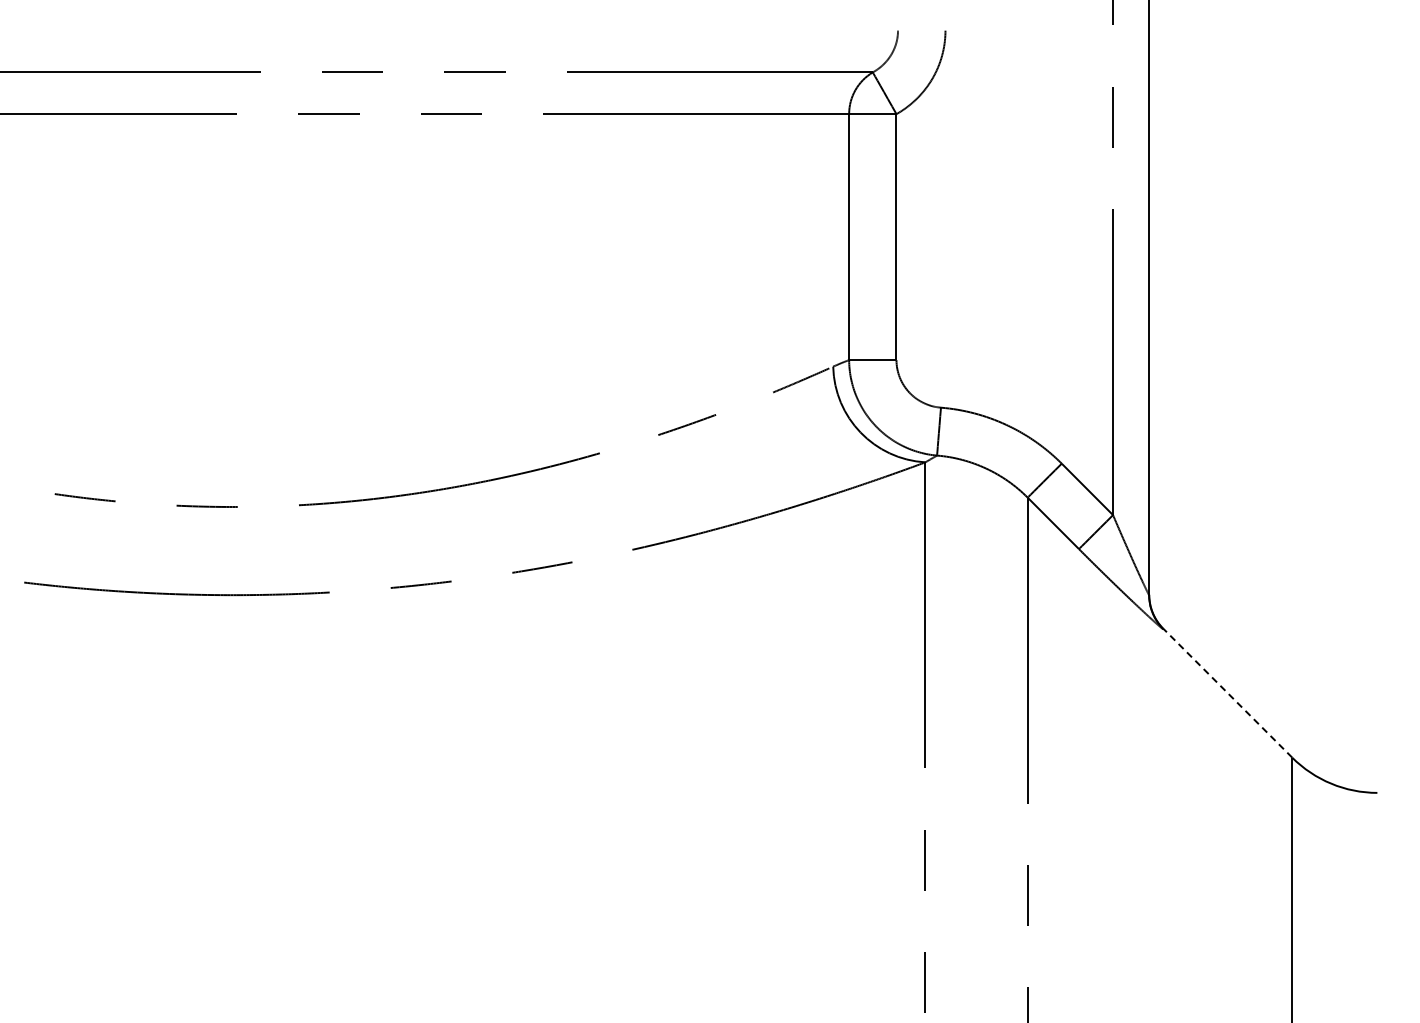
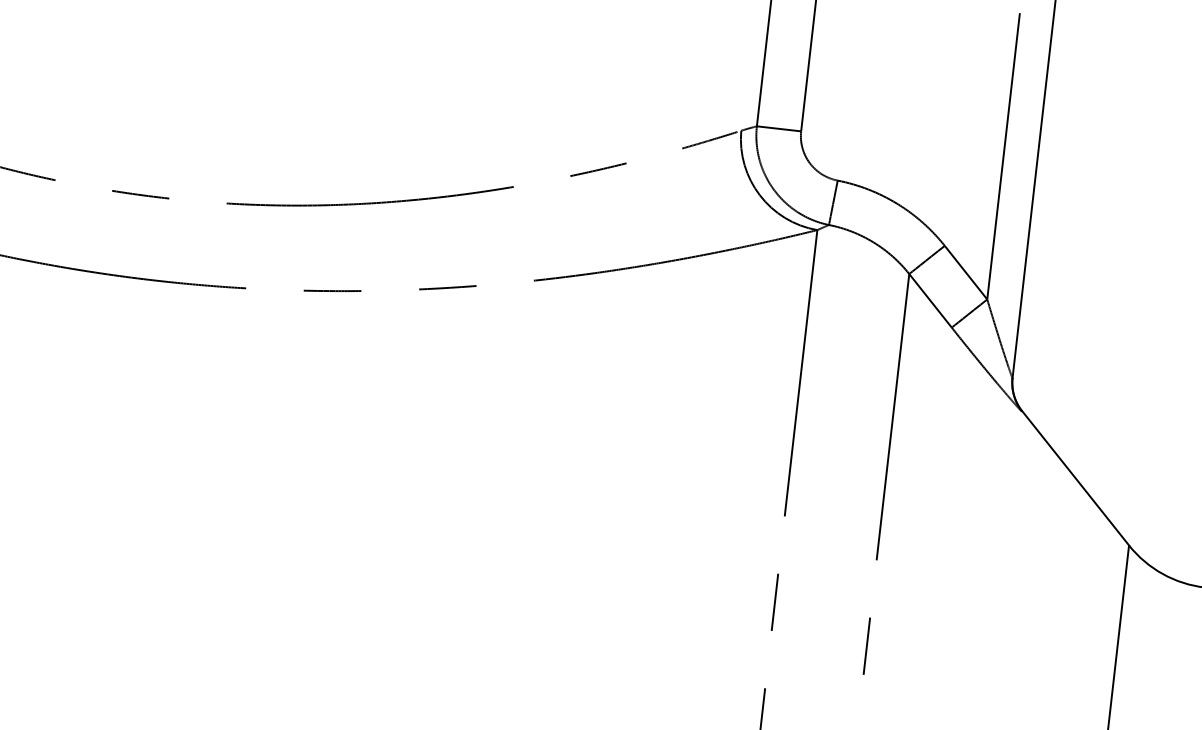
line: (1227, 692) -> (1075, 477), dashed -> solid

